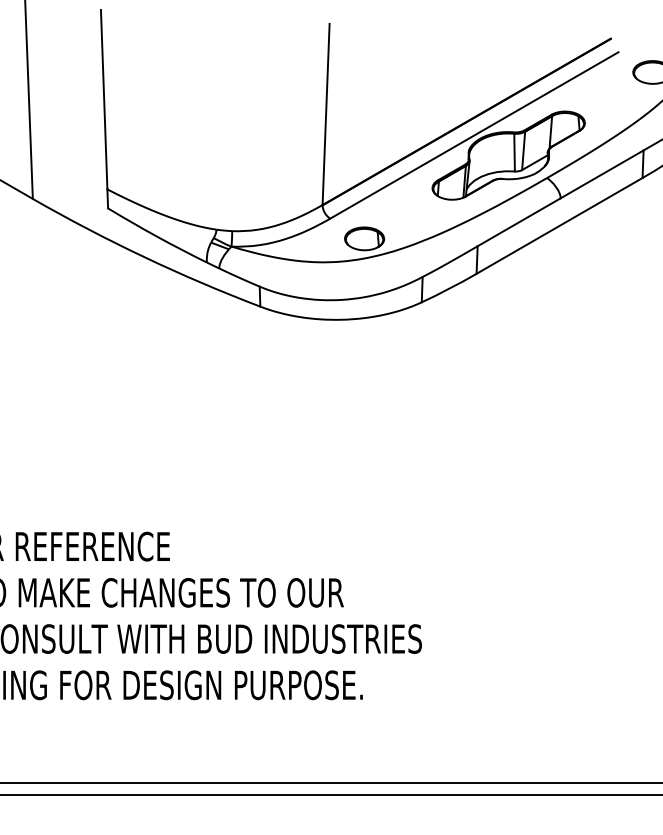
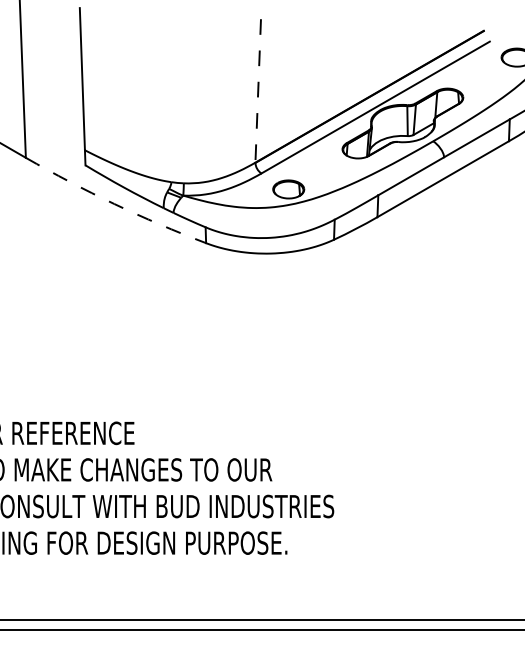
line: (326, 114) -> (258, 90), solid -> dashed
arc: (144, 257) -> (114, 204), solid -> dashed

